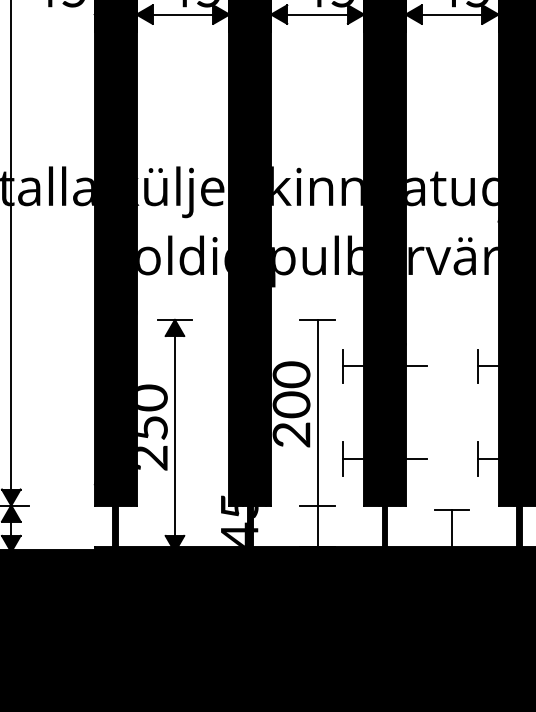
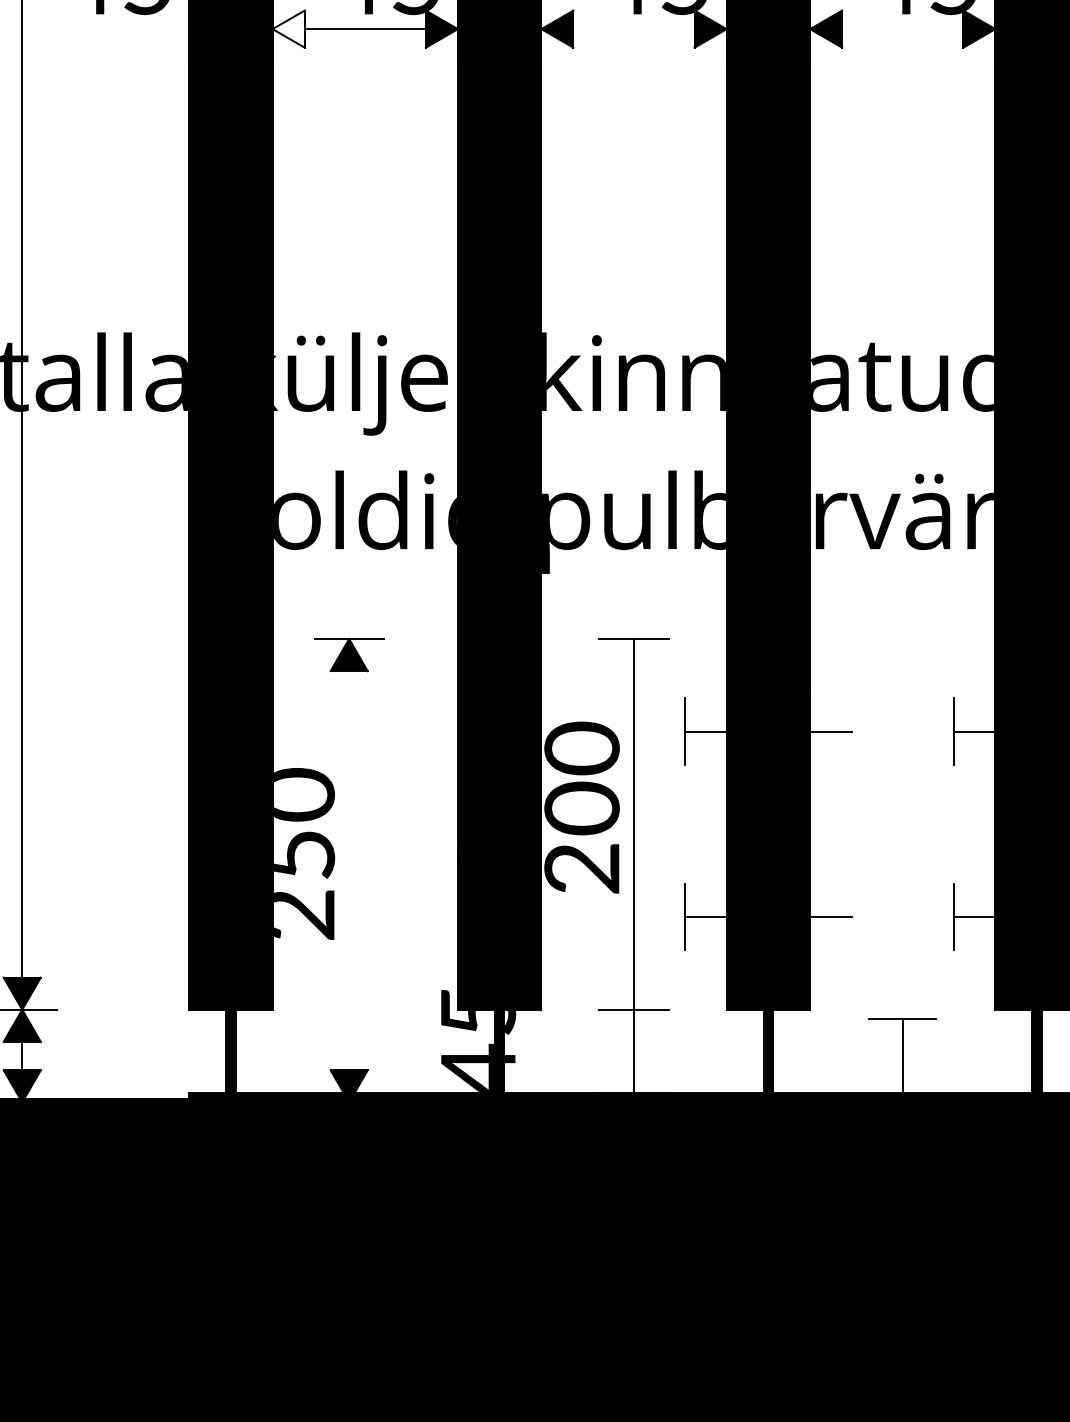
fill: (144, 14) -> (288, 28), removed
line: (317, 14) -> (633, 28), removed
line: (451, 14) -> (901, 28), removed
line: (174, 435) -> (348, 869), removed

